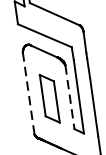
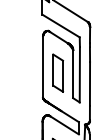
line: (29, 94) -> (43, 67), dashed -> solid
line: (70, 97) -> (73, 74), dashed -> solid

